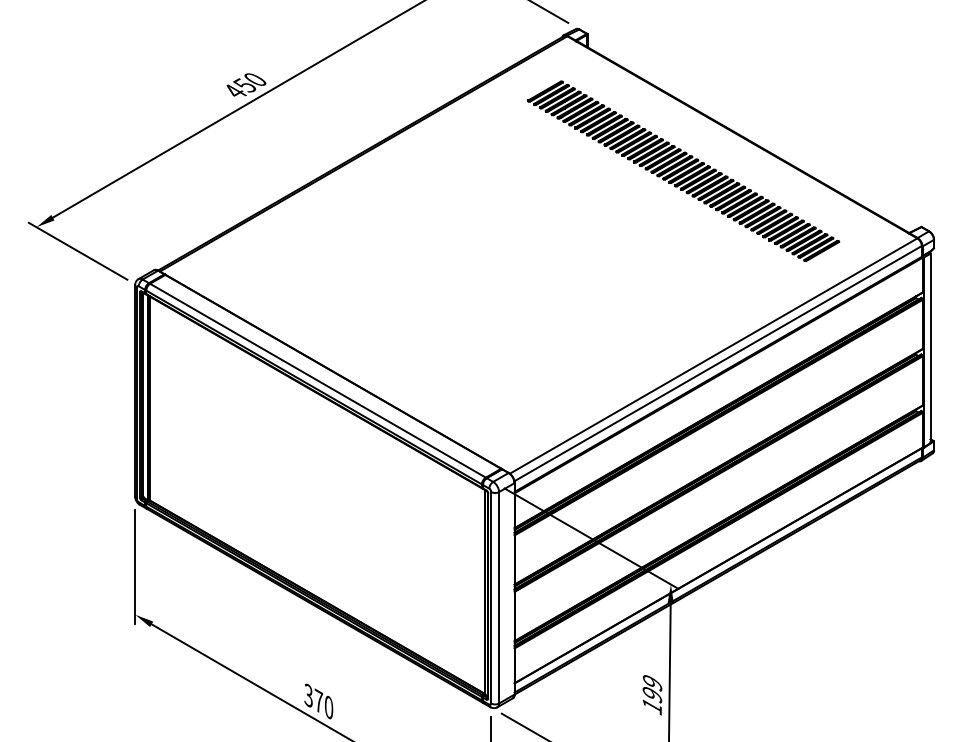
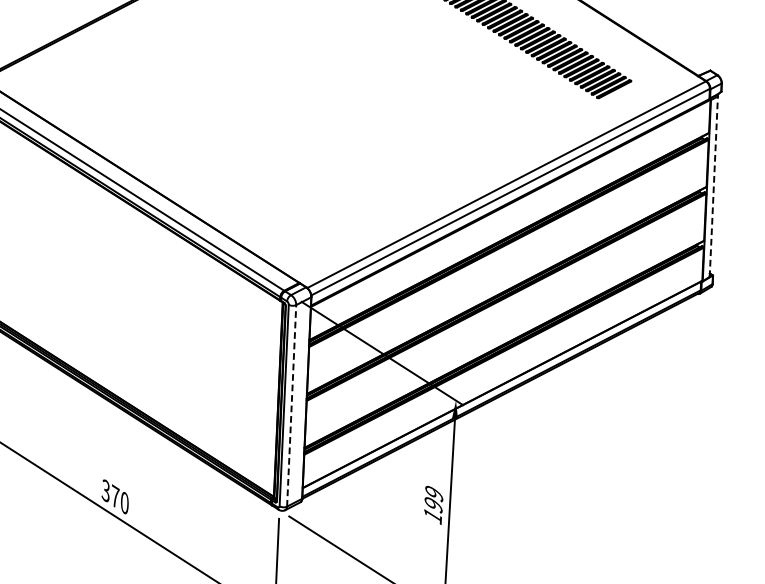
line: (930, 348) -> (713, 186), solid -> dashed
line: (499, 597) -> (292, 405), solid -> dashed

